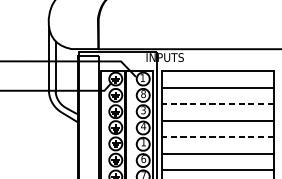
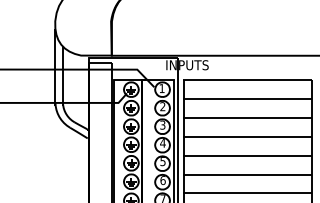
text: (143, 93) -> (162, 106), 8 -> 2
line: (218, 104) -> (247, 118), dashed -> solid
line: (218, 137) -> (247, 155), dashed -> solid
text: (143, 142) -> (162, 161), 1 -> 5

